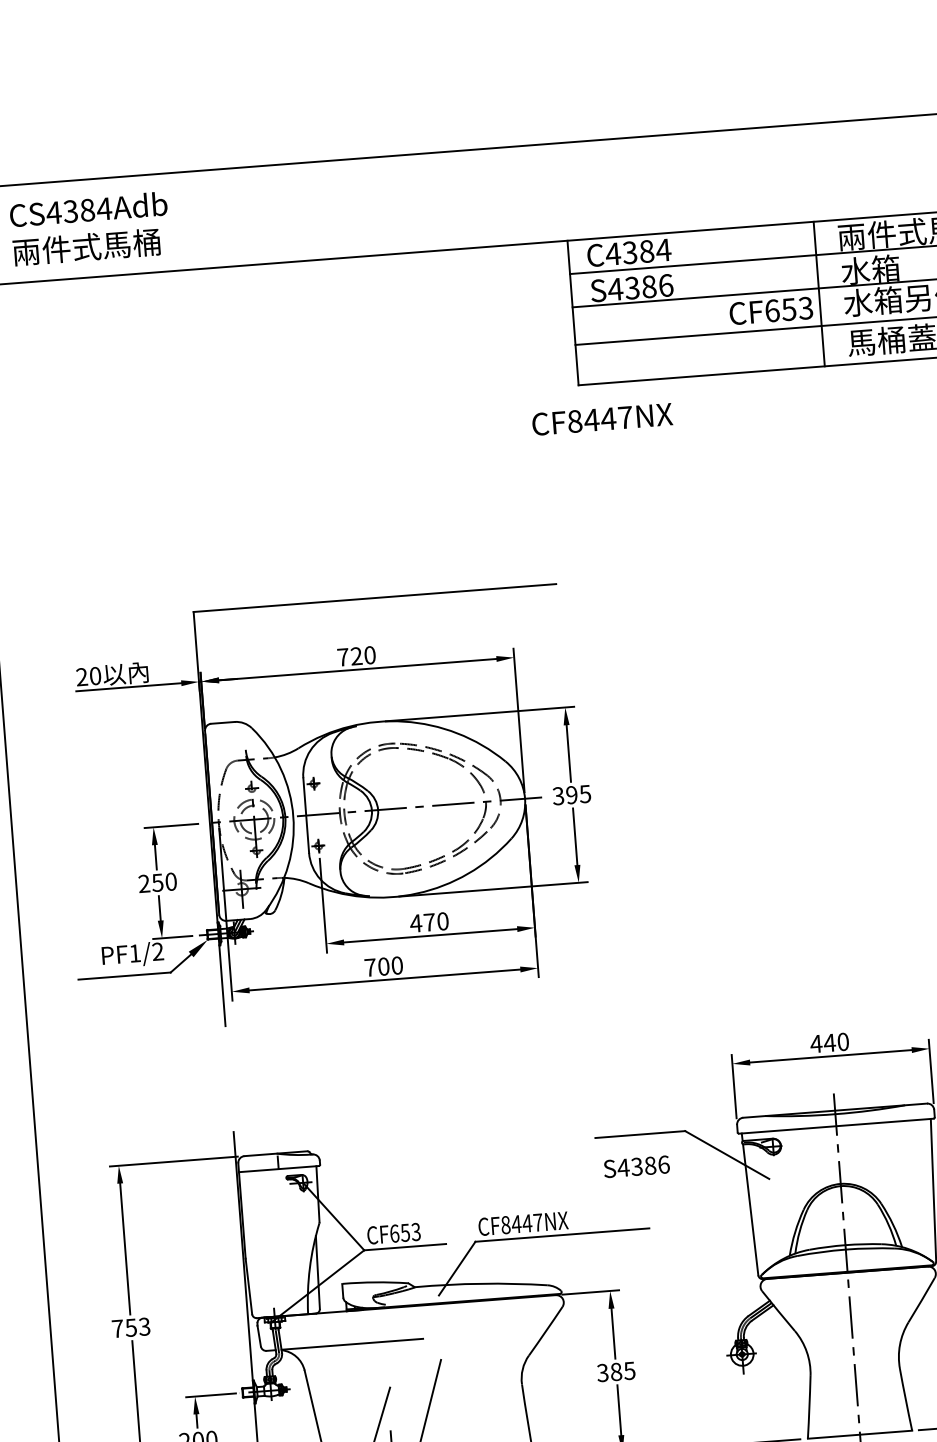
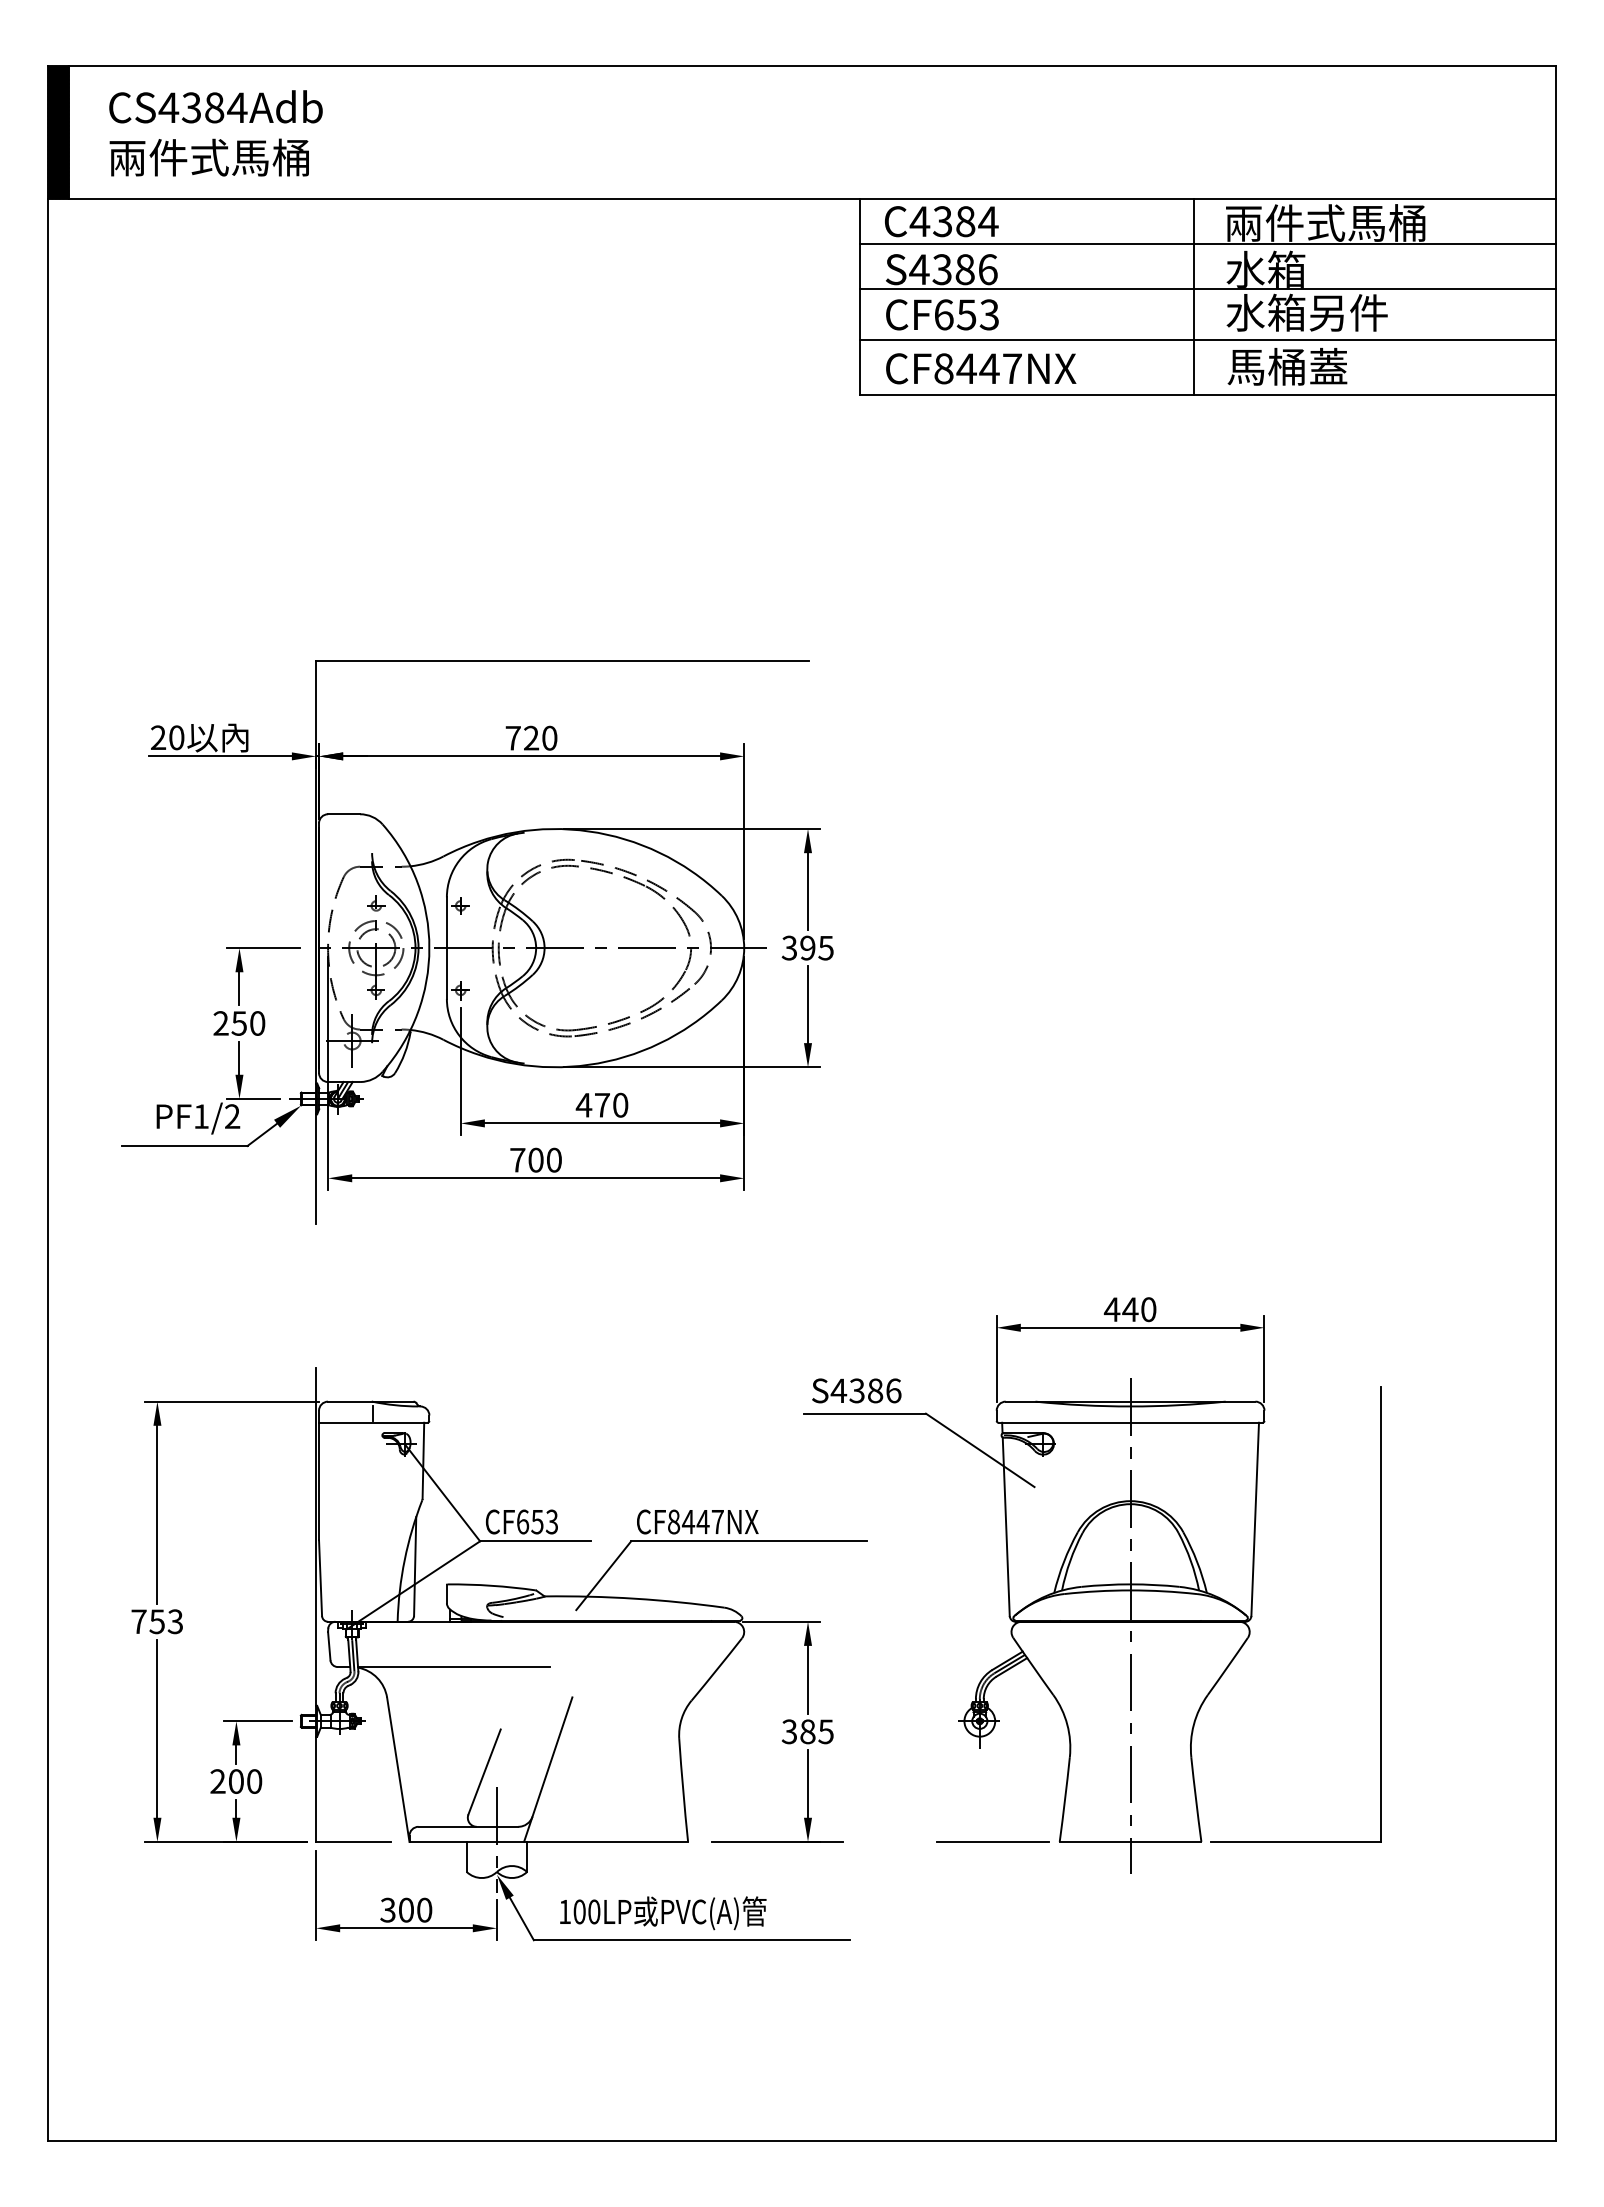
text: (771, 310) -> (942, 314), moved
text: (602, 419) -> (981, 368), moved
text: (636, 1166) -> (856, 1390), moved

